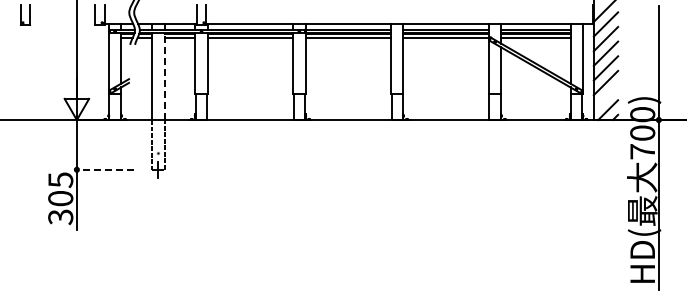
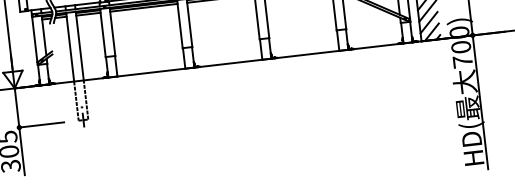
line: (164, 76) -> (79, 46), dashed -> solid
line: (605, 97) -> (428, 22), added
line: (105, 169) -> (41, 124), dashed -> solid

